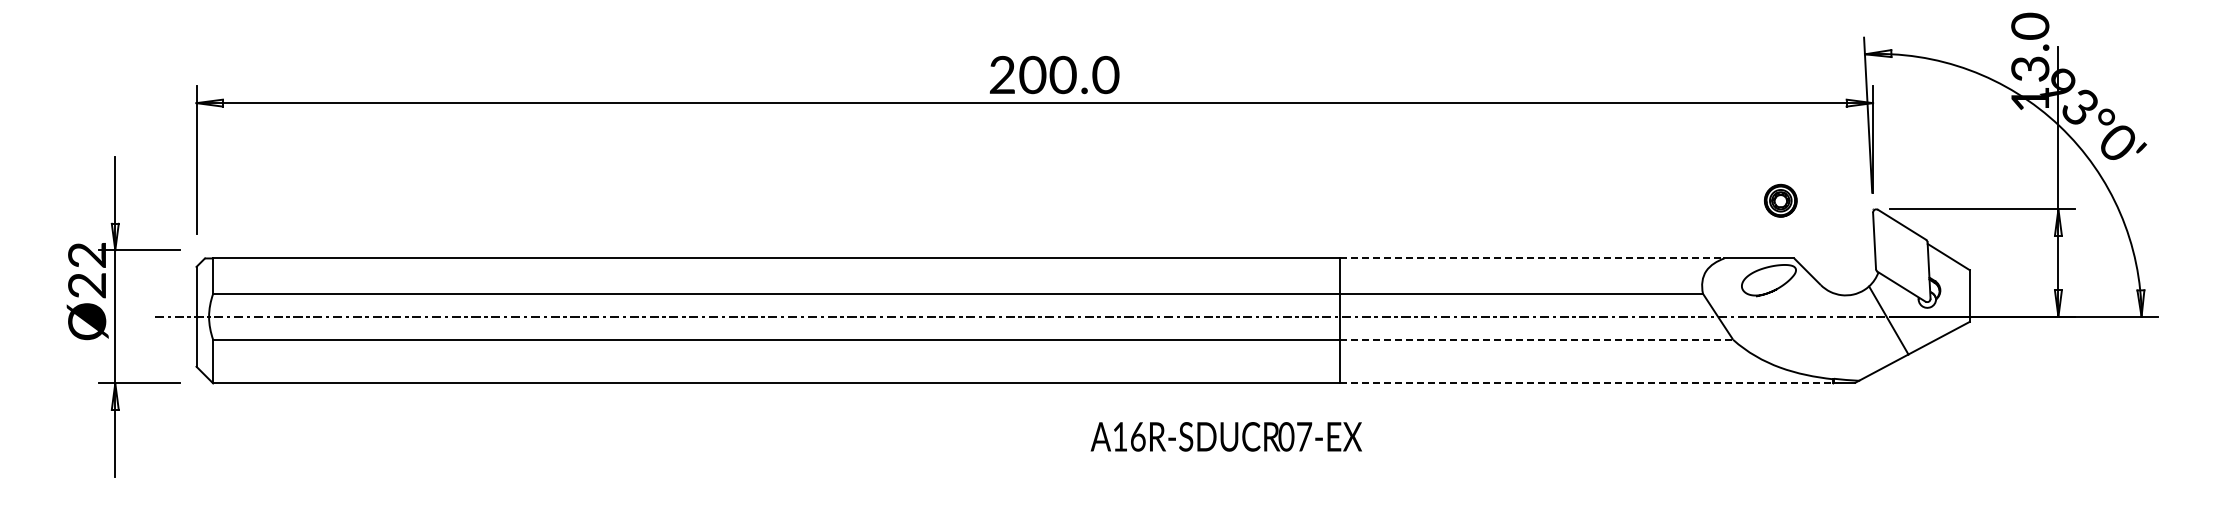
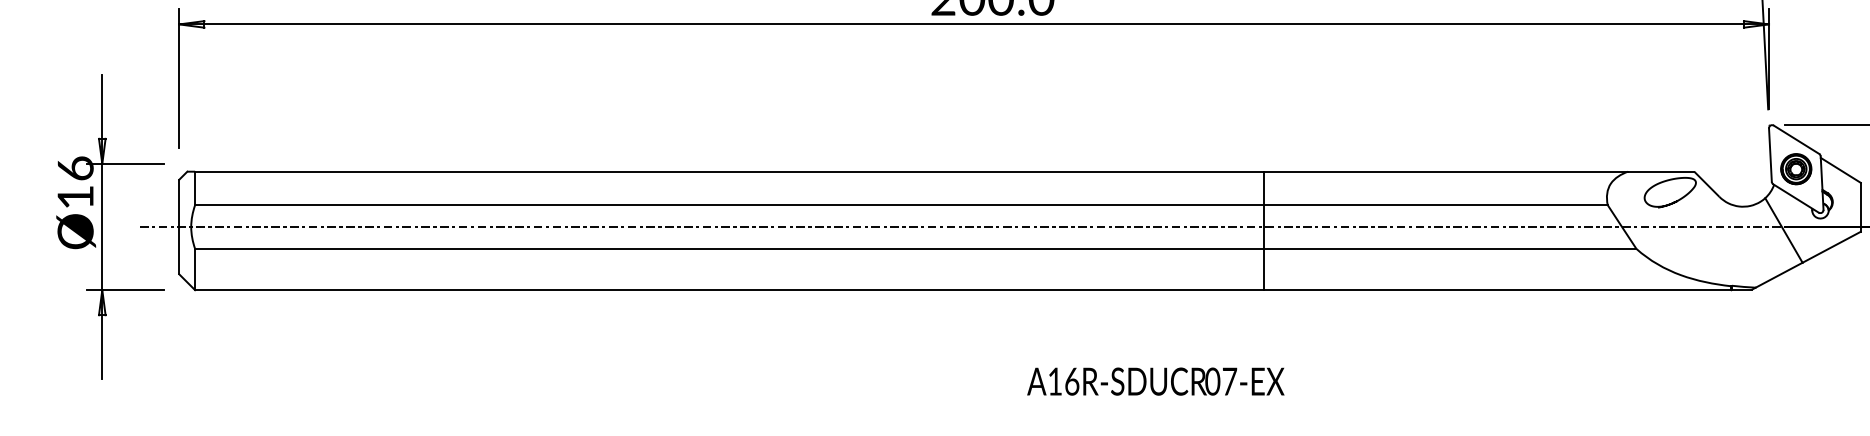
part: (1780, 200) -> (1795, 168), moved
line: (1532, 258) -> (1446, 171), dashed -> solid
text: (87, 270) -> (75, 183), Ø22 -> Ø16
line: (1537, 339) -> (1450, 248), dashed -> solid
line: (1587, 383) -> (1498, 290), dashed -> solid
text: (1225, 436) -> (1154, 381), moved

